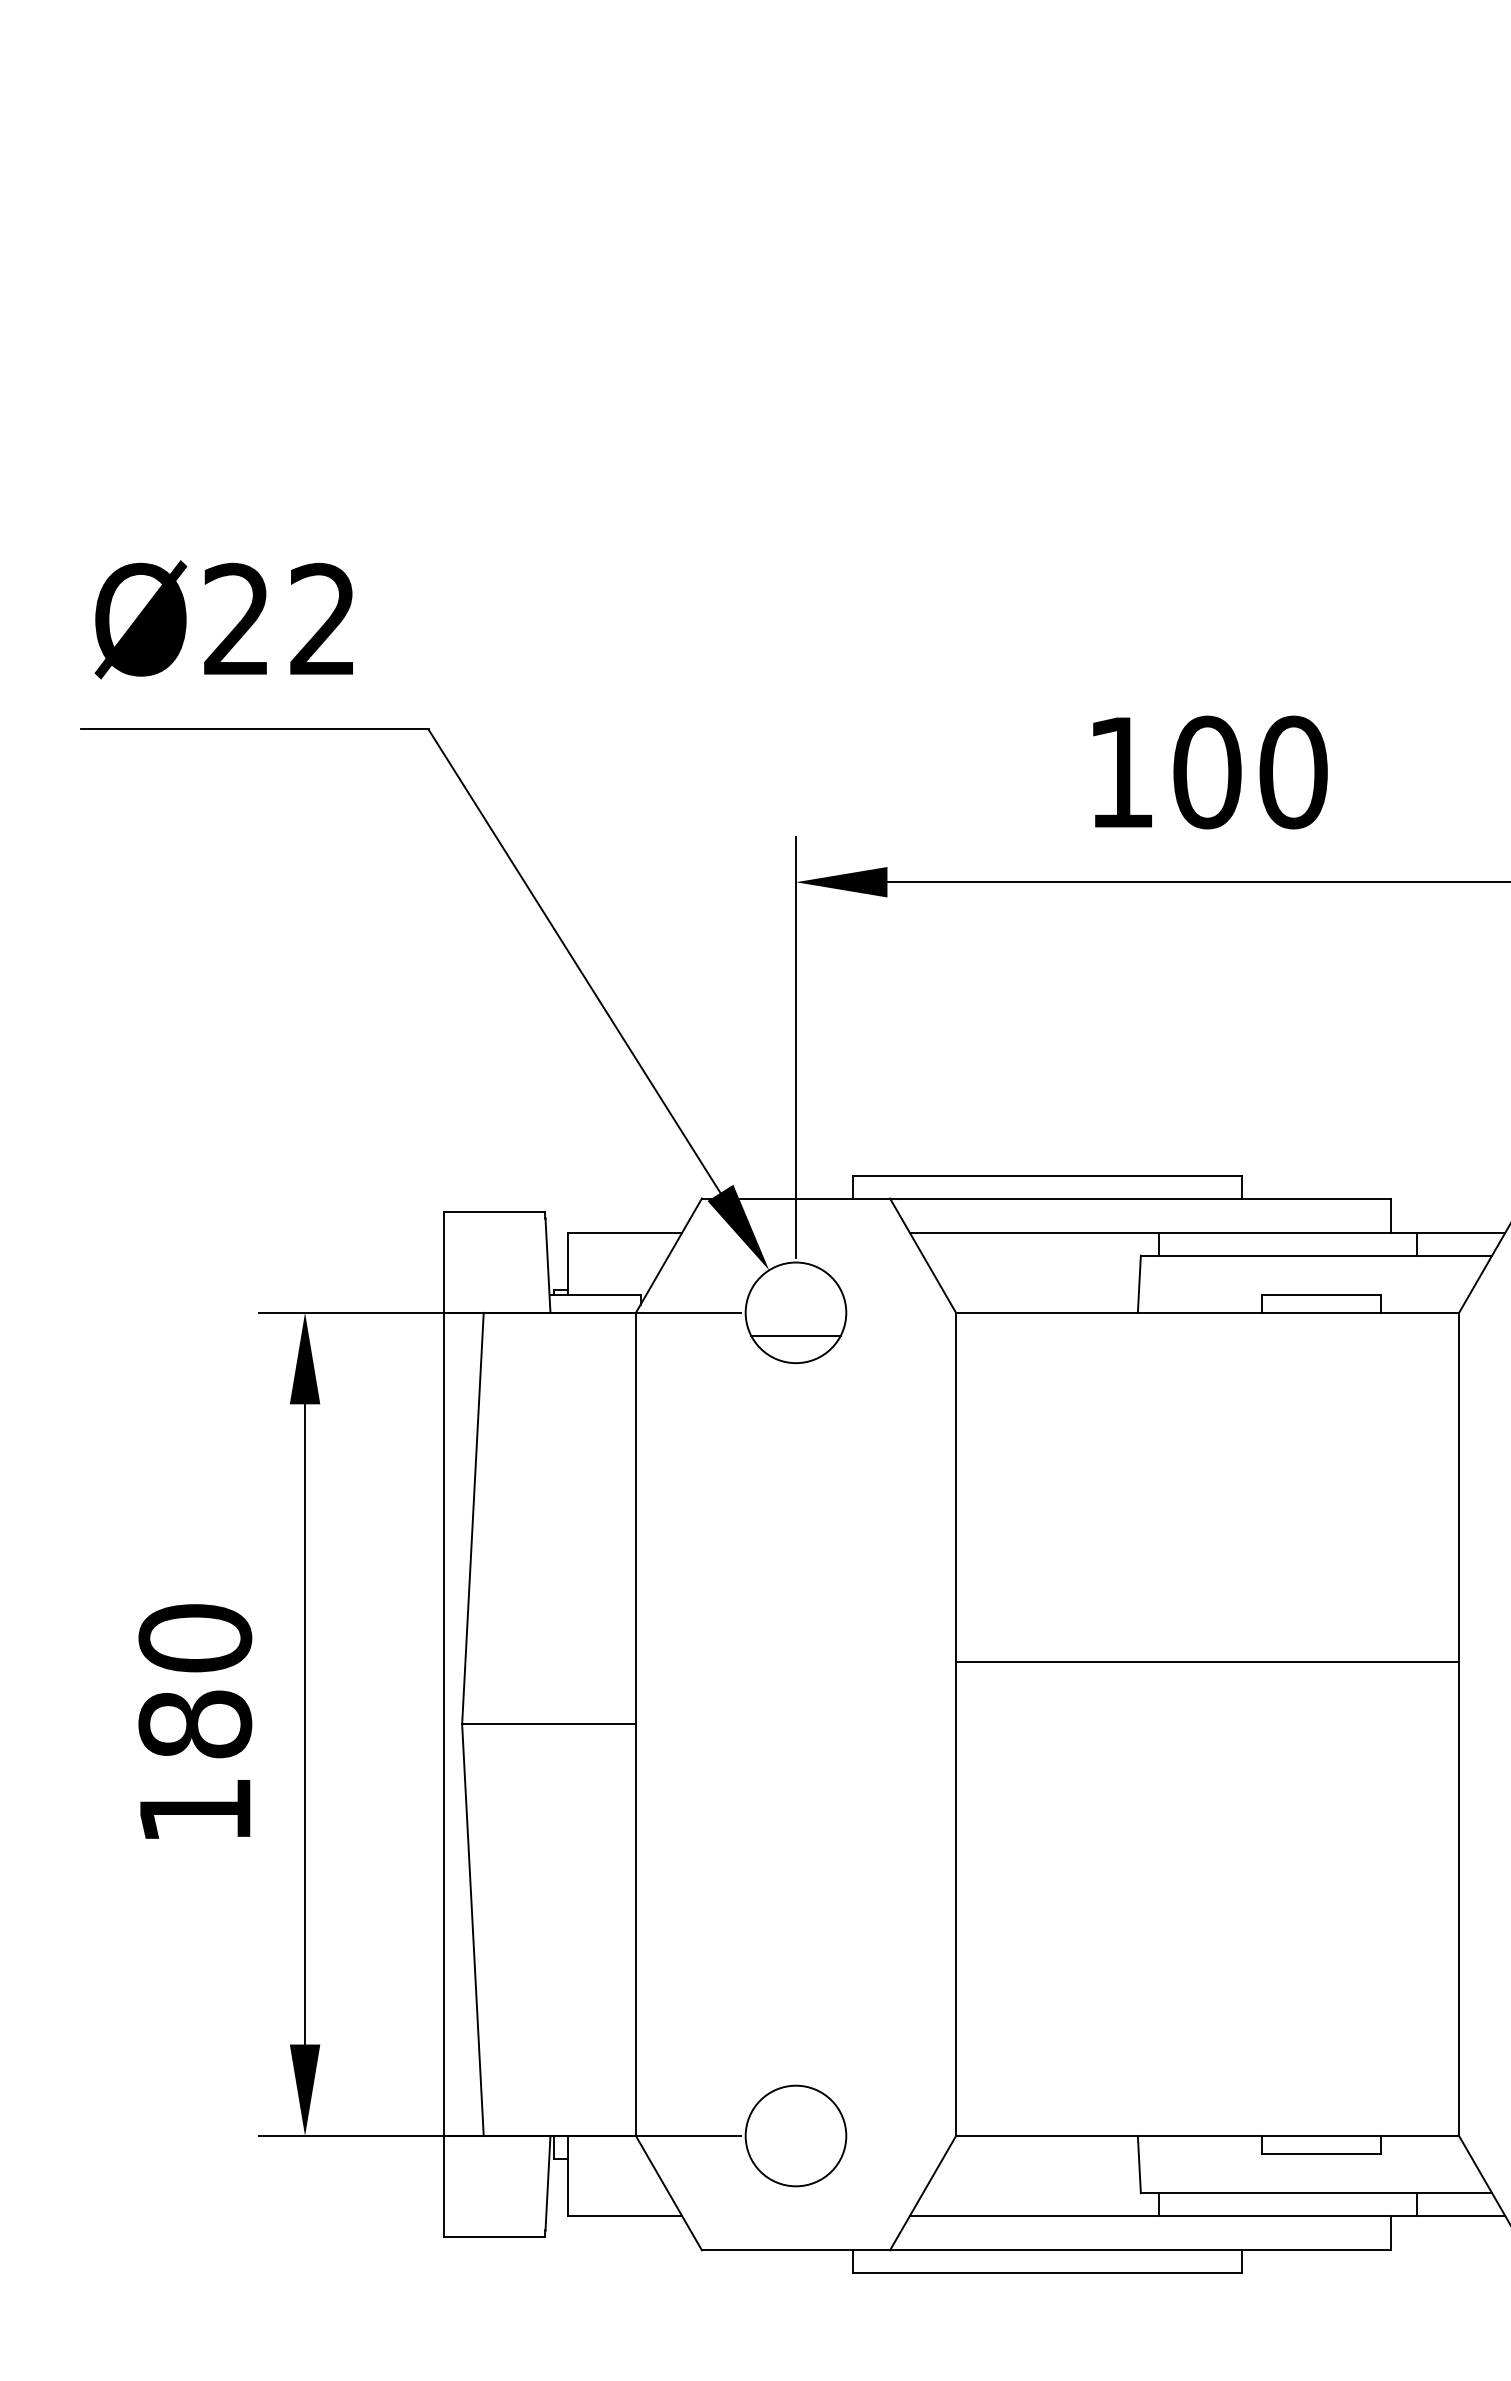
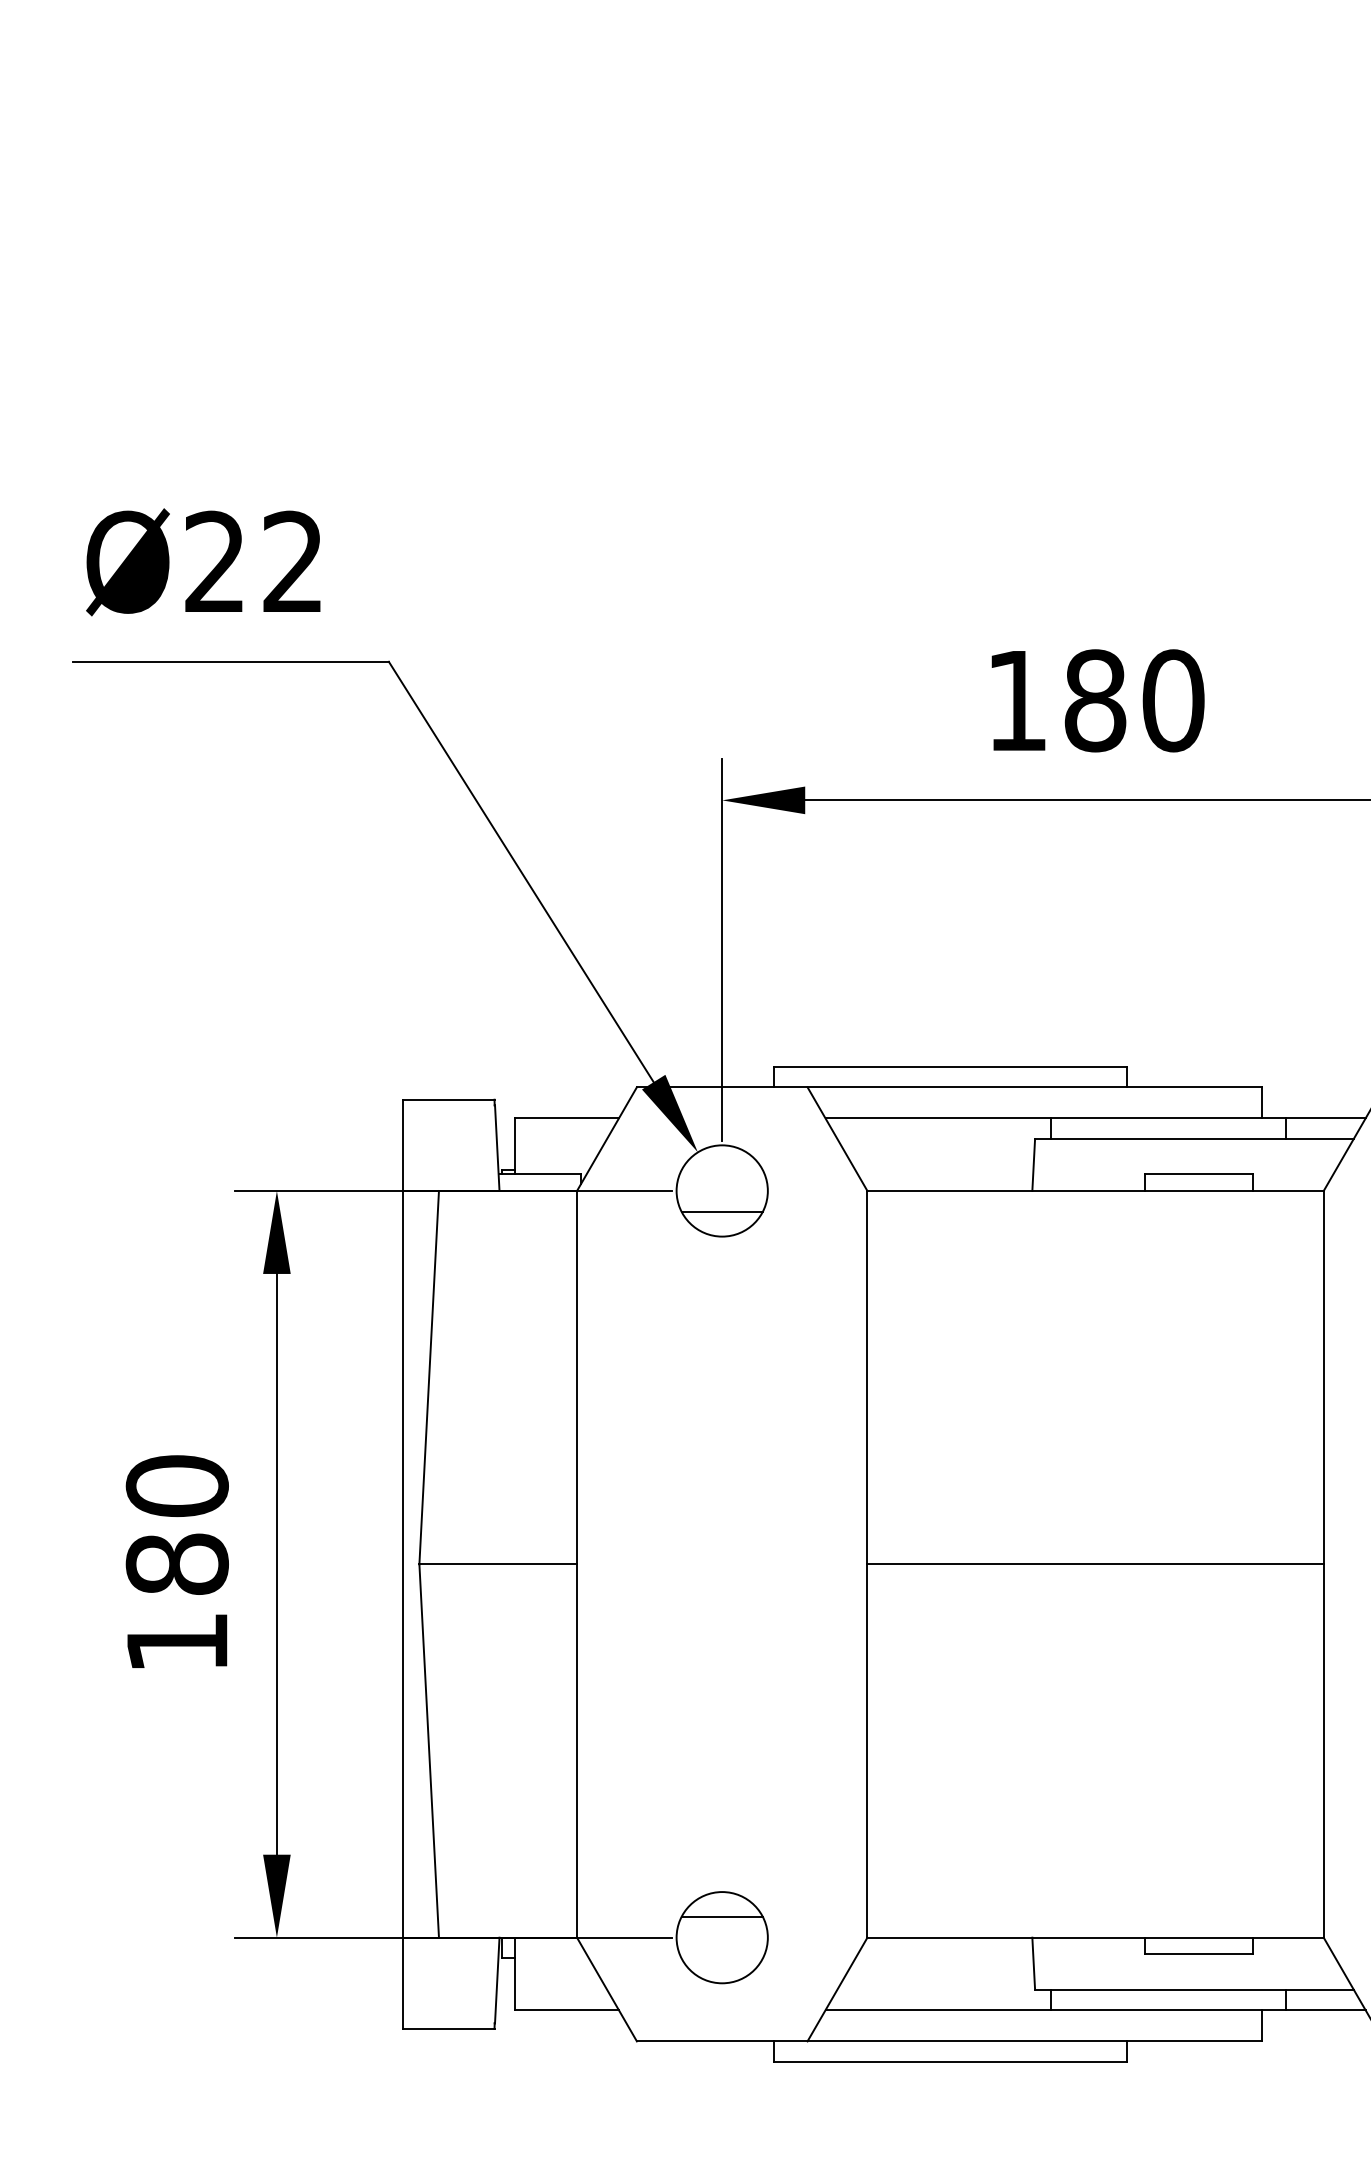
text: (1207, 772) -> (1095, 700), 100 -> 180
line: (1207, 1662) -> (1095, 1564), moved
line: (795, 2113) -> (721, 1917), added

